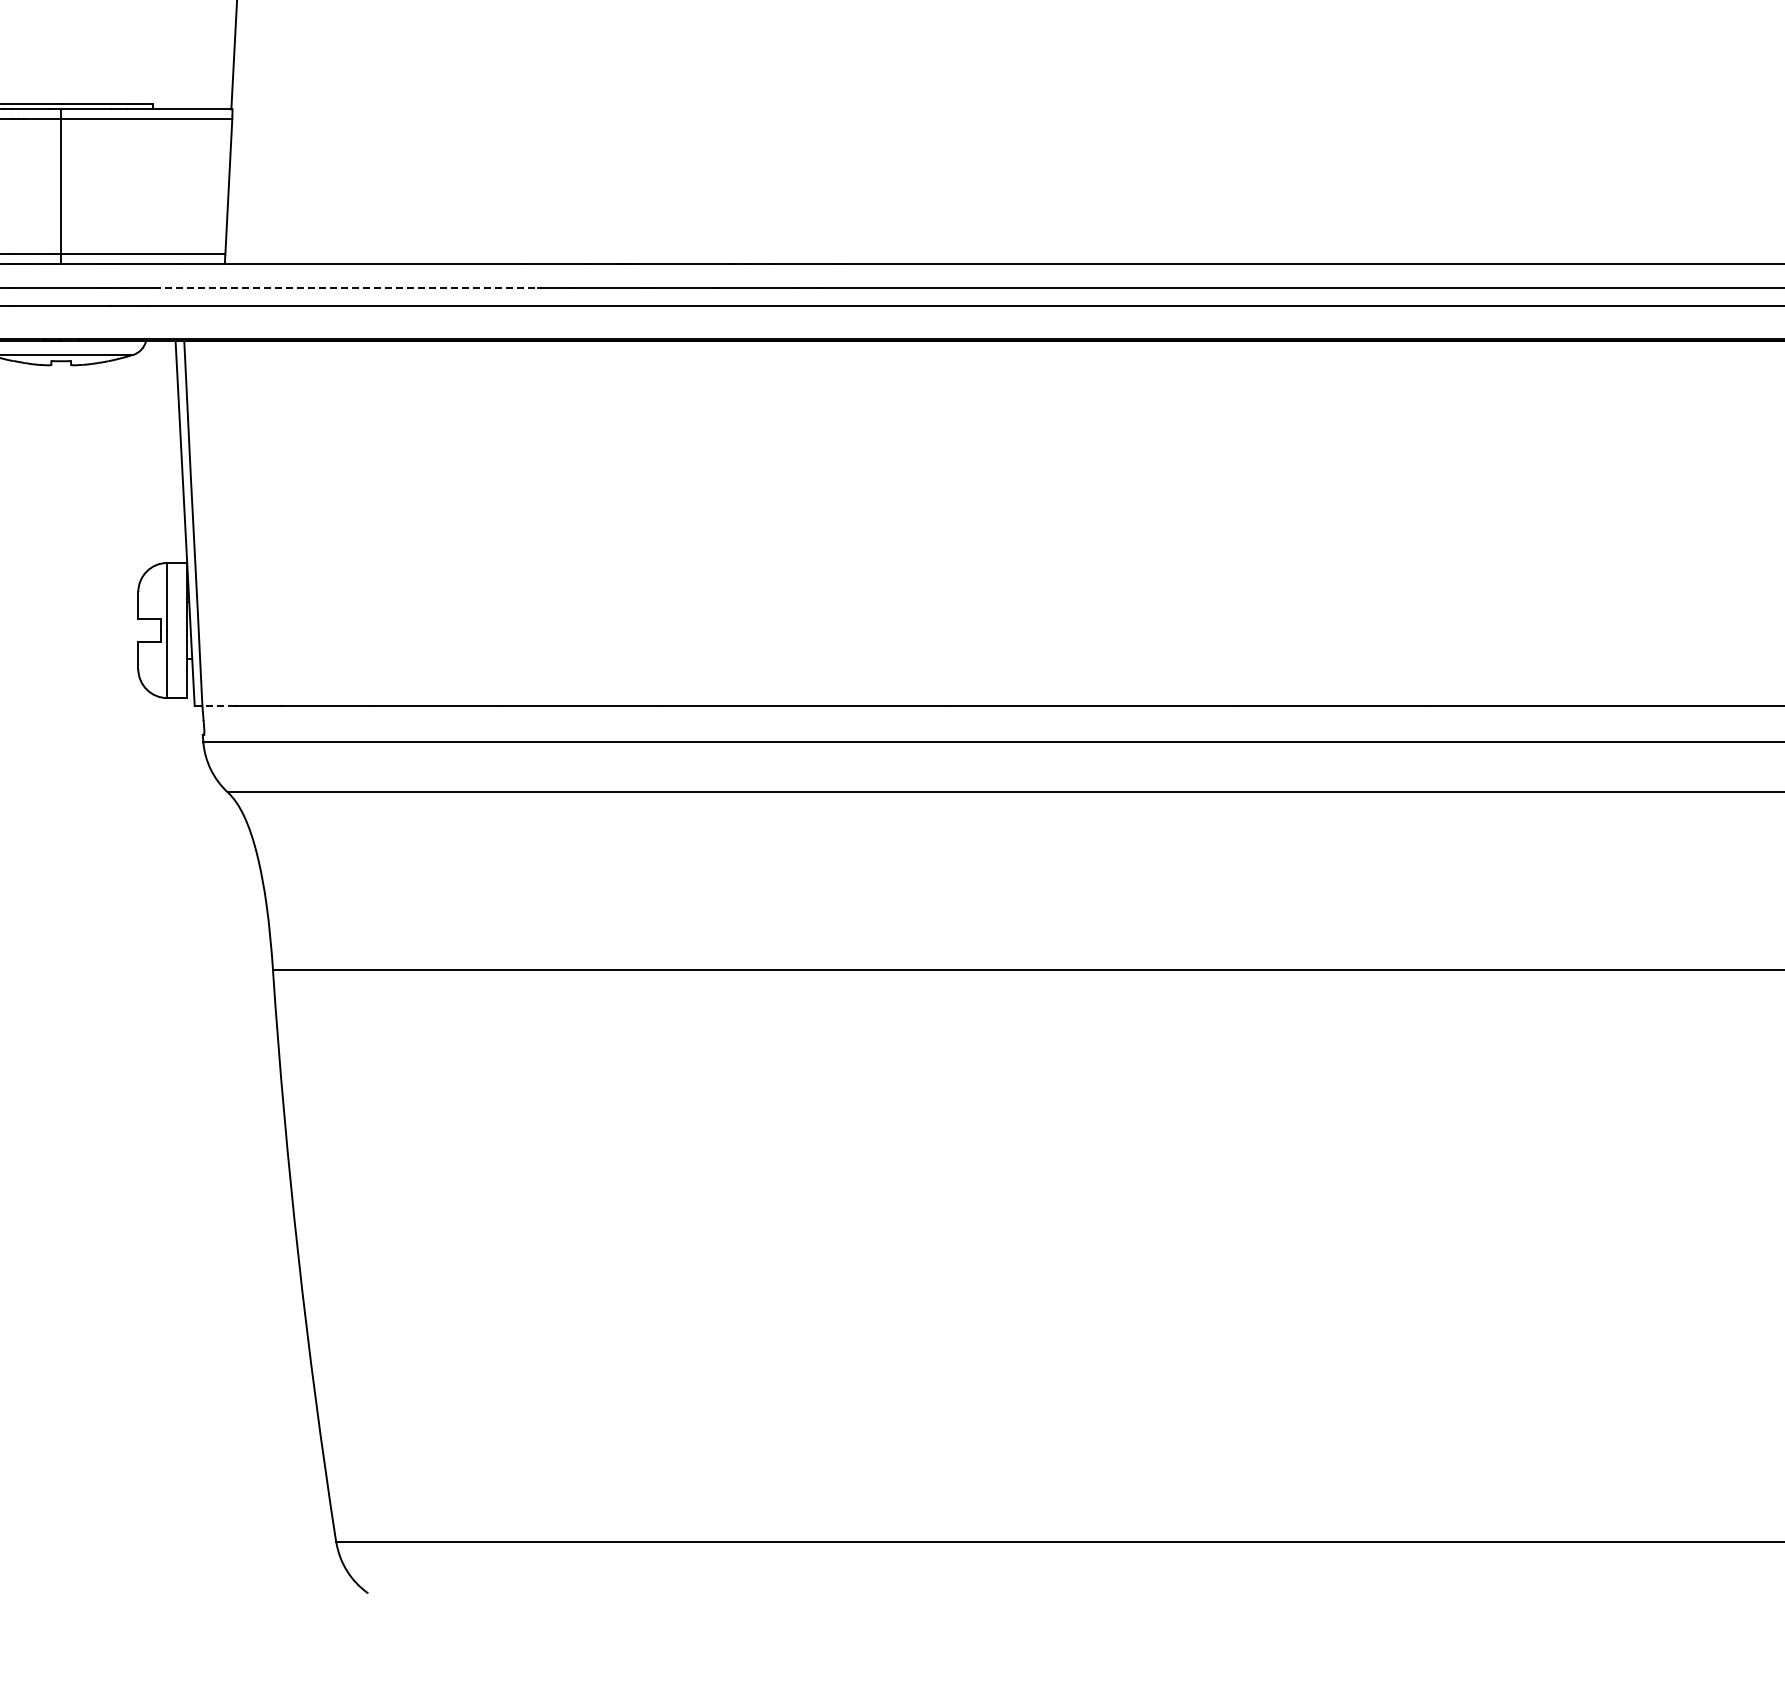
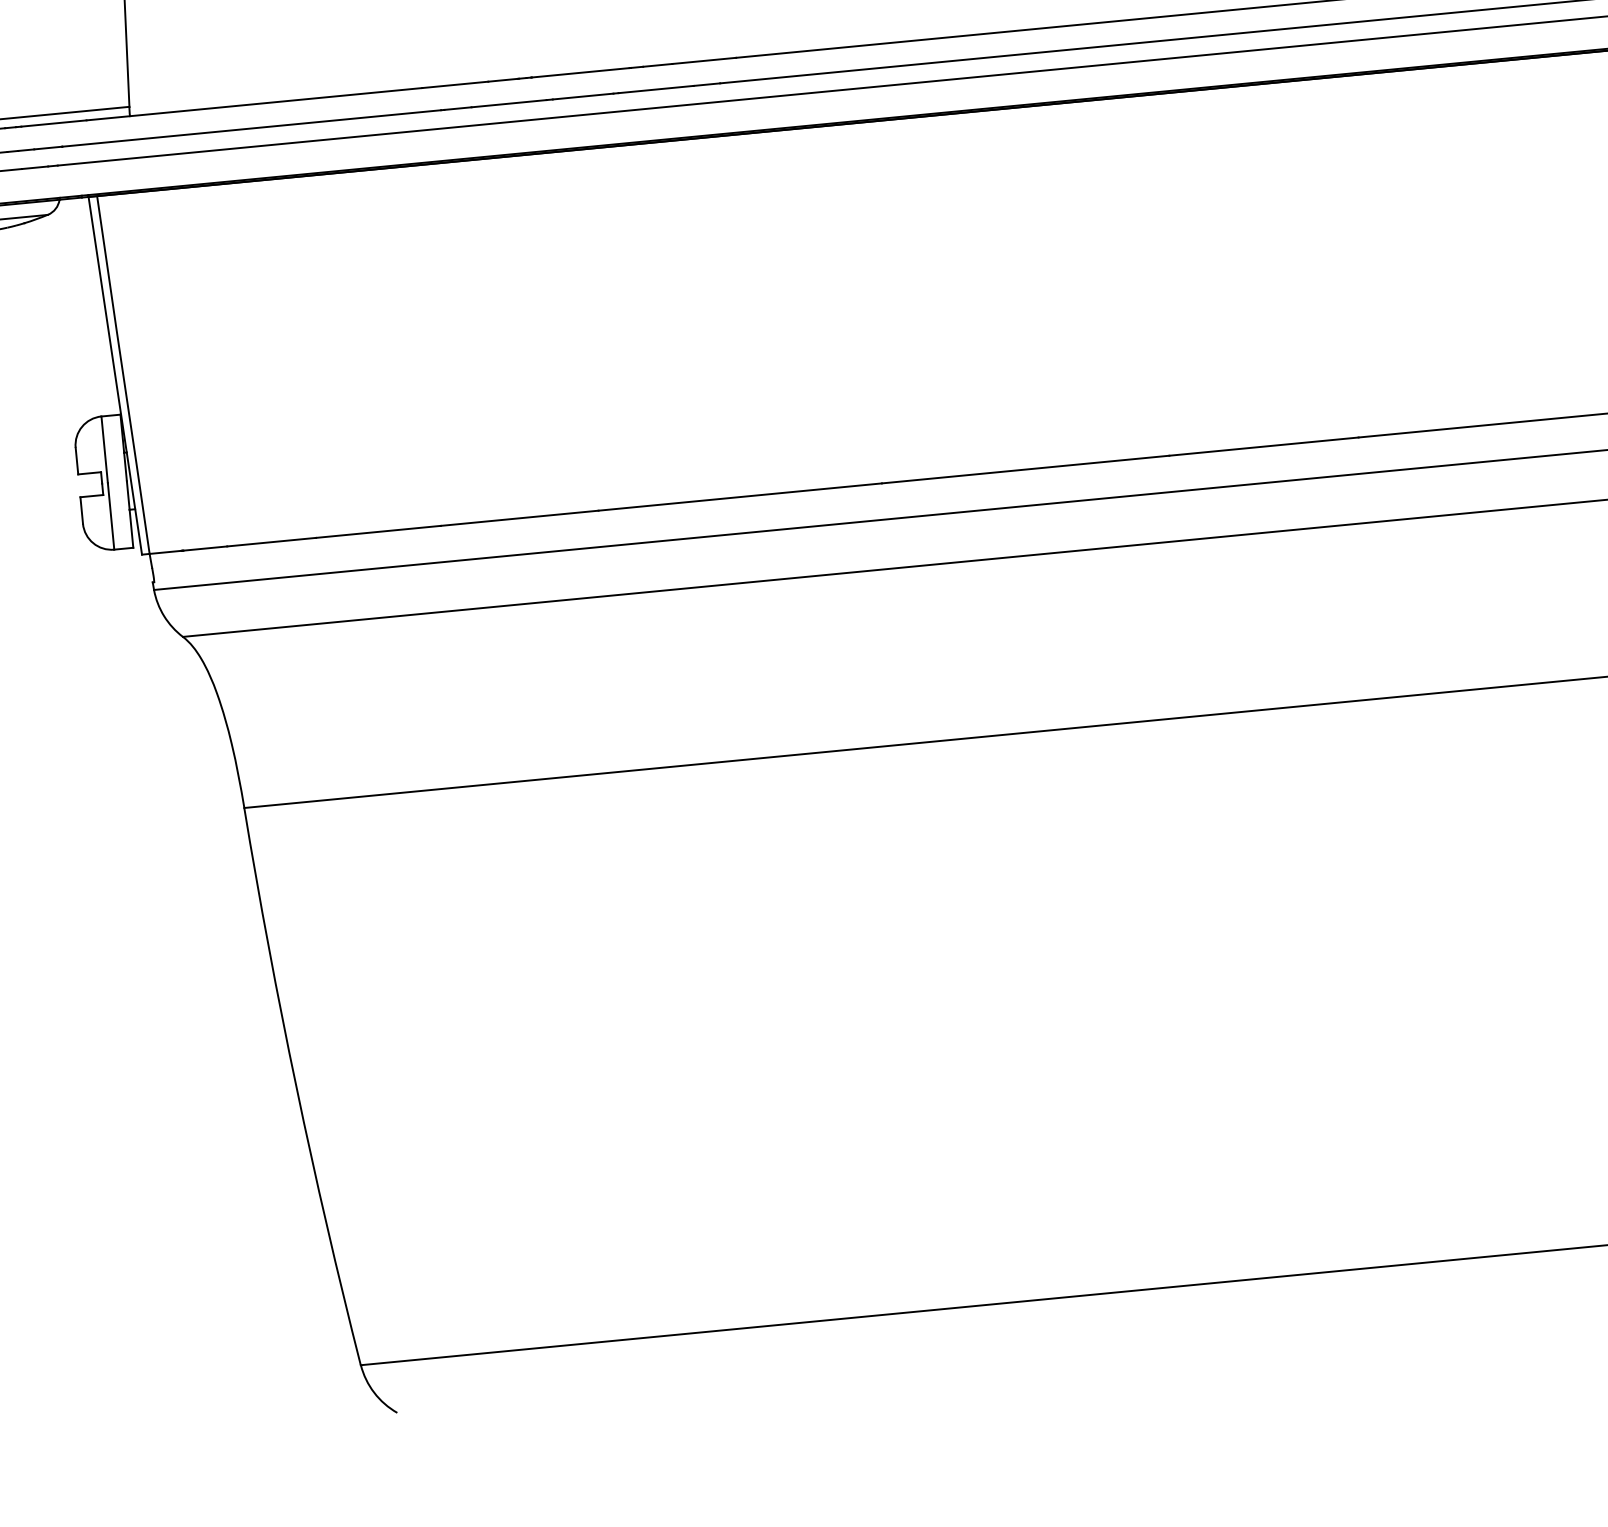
line: (346, 287) -> (251, 128), dashed -> solid
line: (218, 705) -> (165, 552), dashed -> solid

